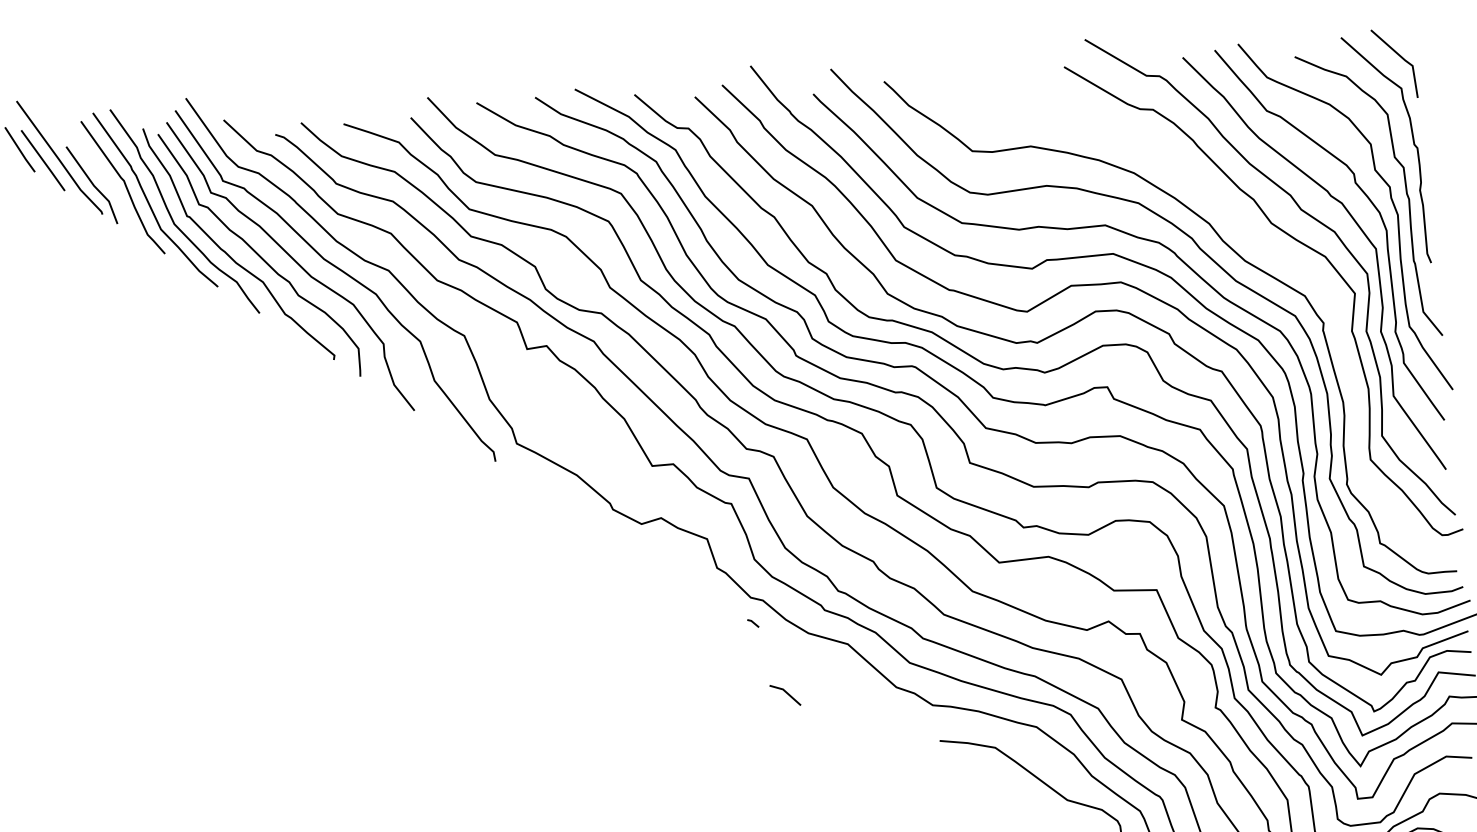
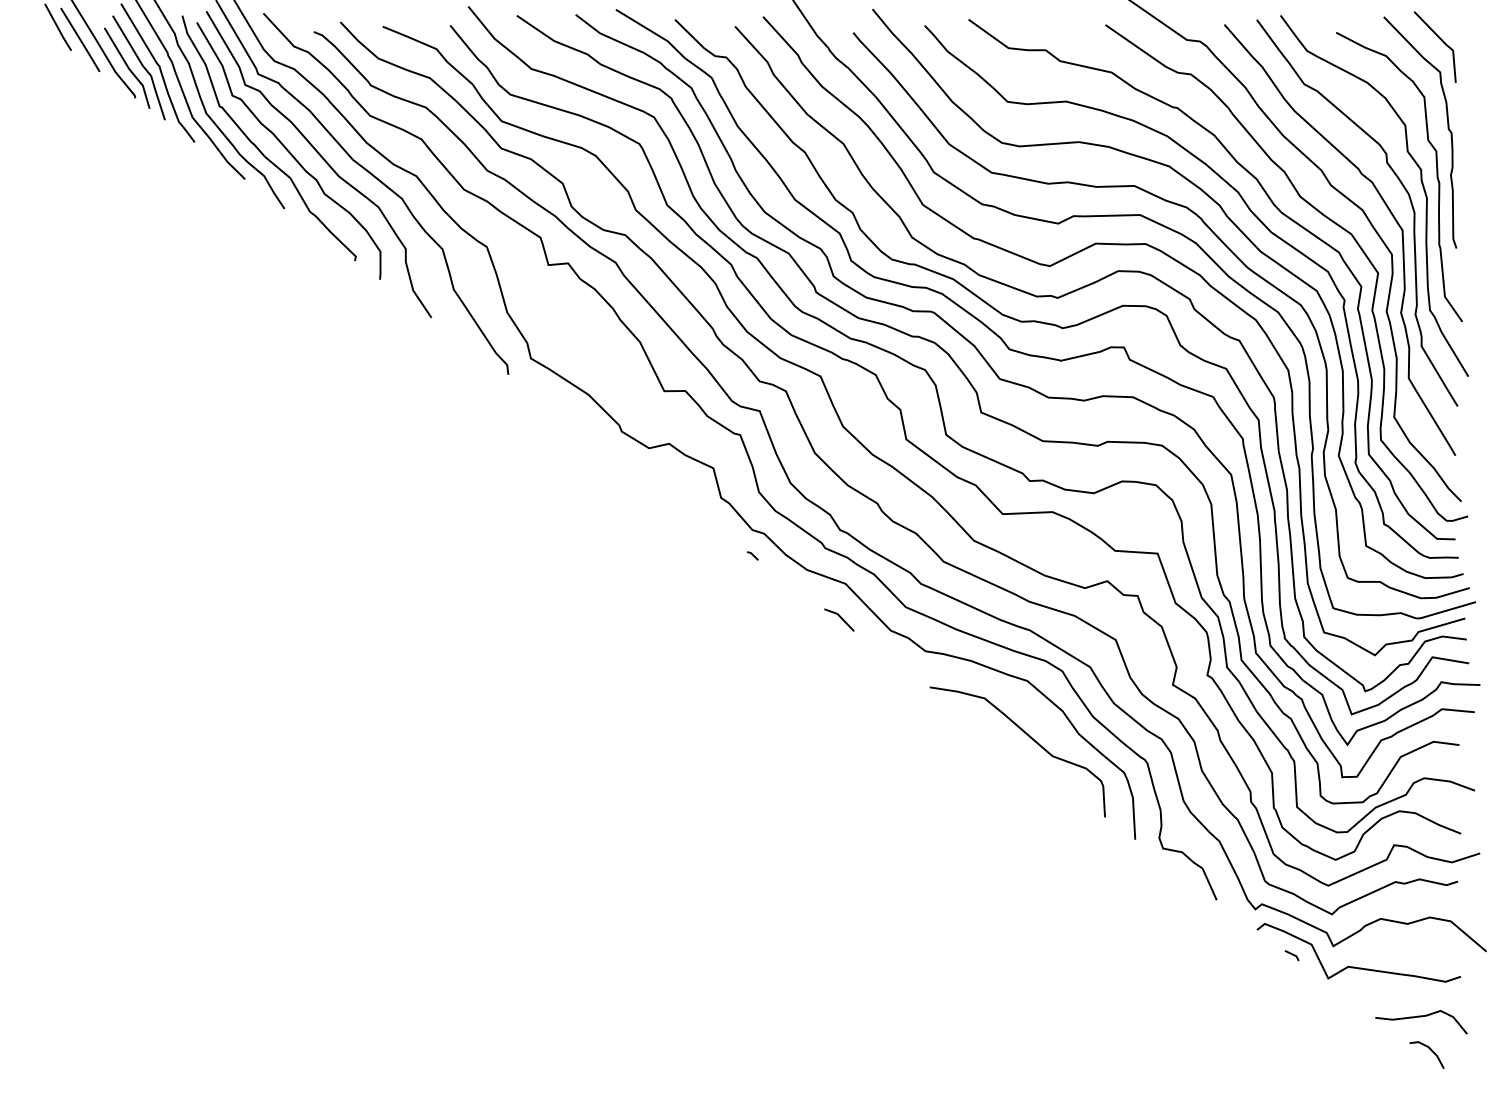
line: (106, 181) -> (141, 65), added
curve: (1251, 239) -> (1279, 211), added
line: (786, 693) -> (840, 618), moved

